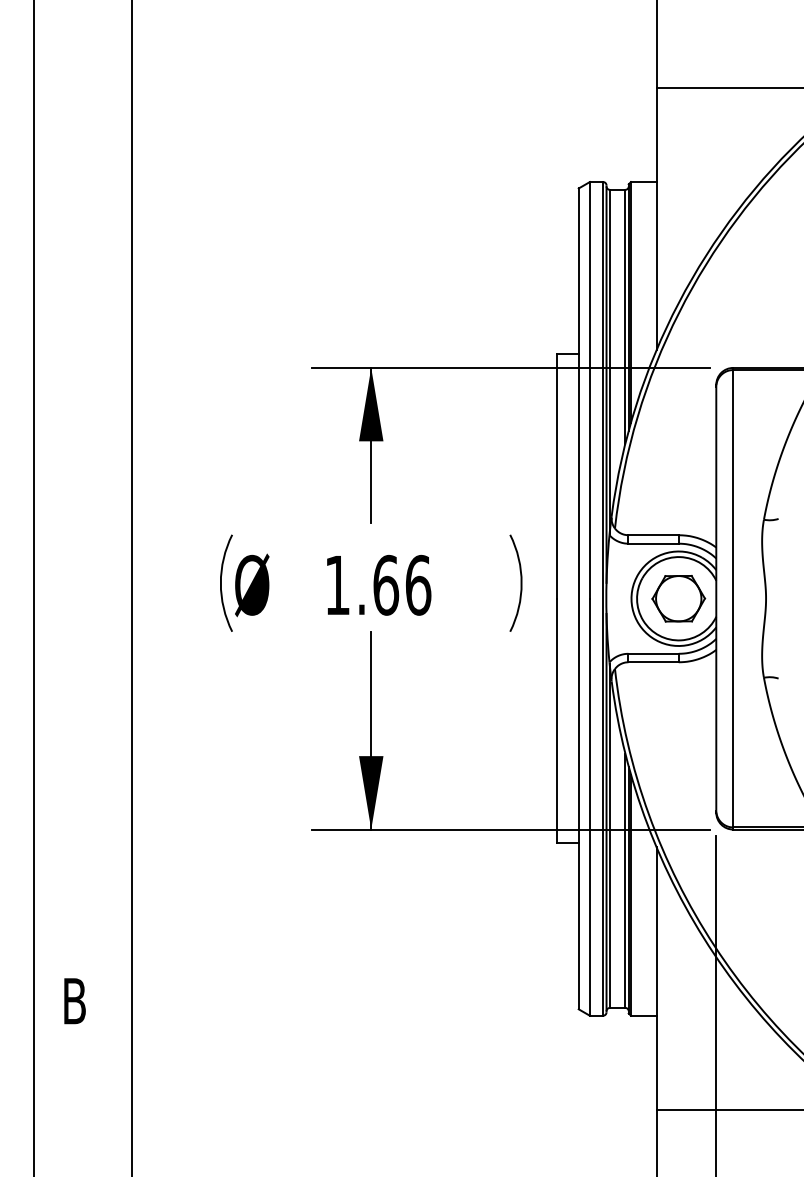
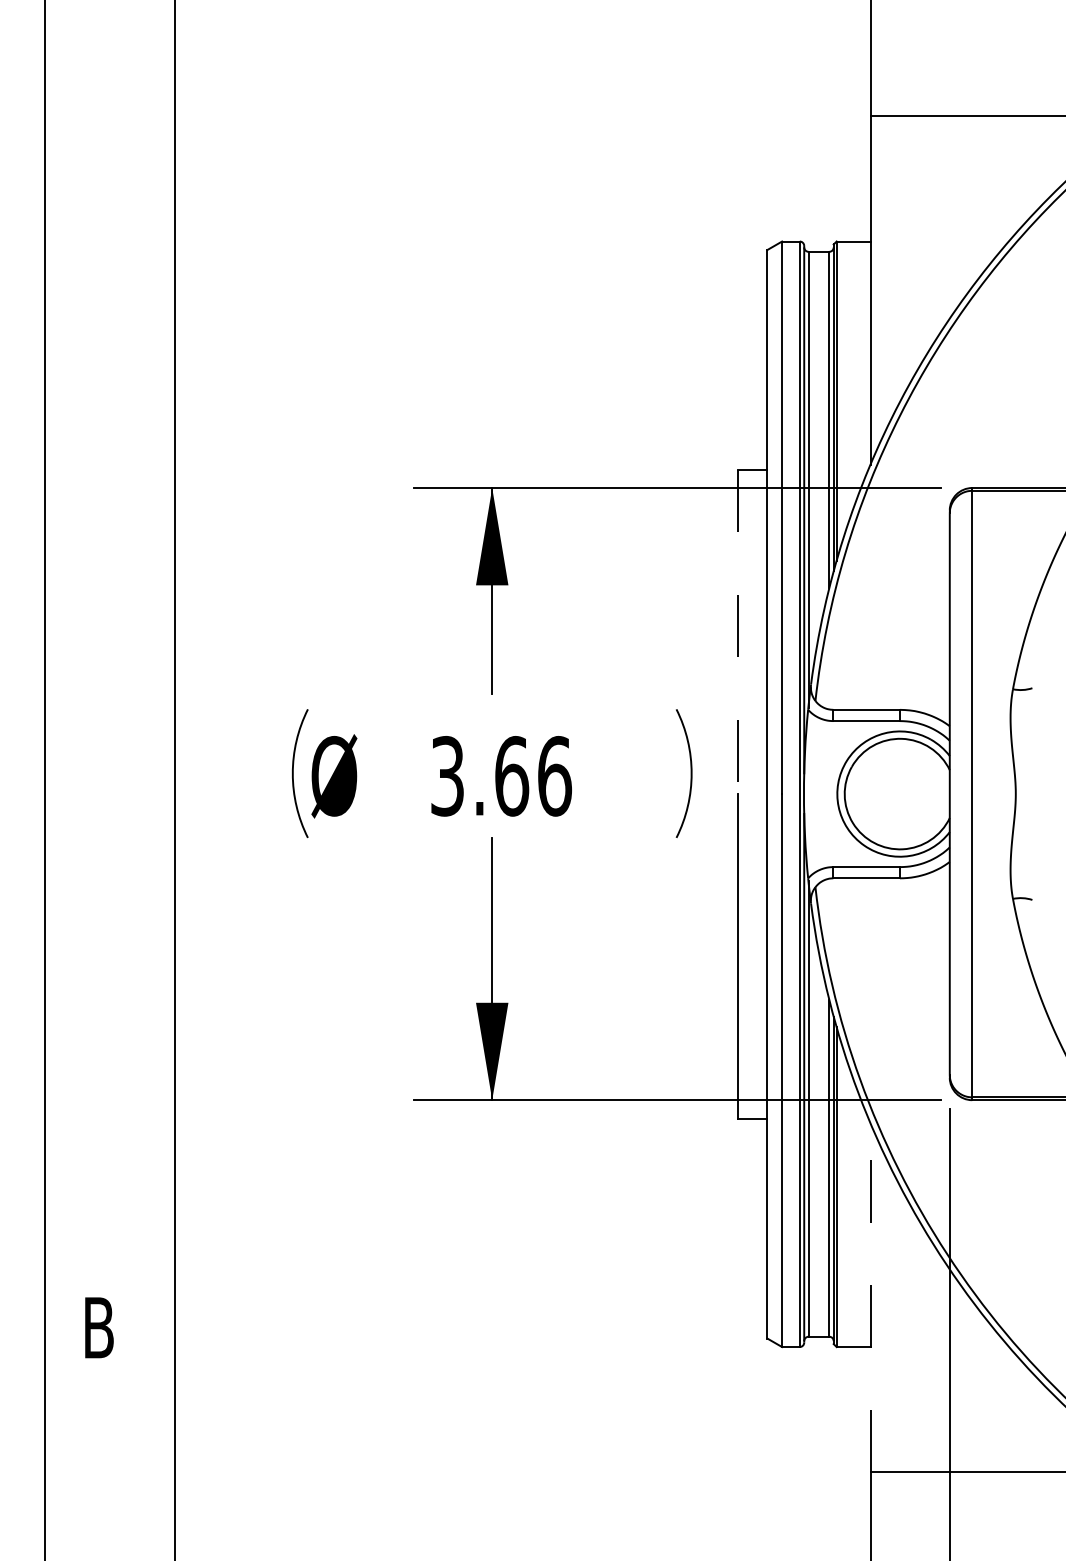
line: (556, 477) -> (737, 633), solid -> dashed
text: (337, 584) -> (447, 775), 1.66 -> 3.66
part: (678, 598) -> (899, 793), removed
line: (656, 978) -> (870, 1297), solid -> dashed

